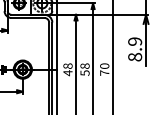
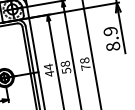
text: (104, 65) -> (84, 60), 70 -> 78
text: (67, 66) -> (48, 67), 48 -> 44

